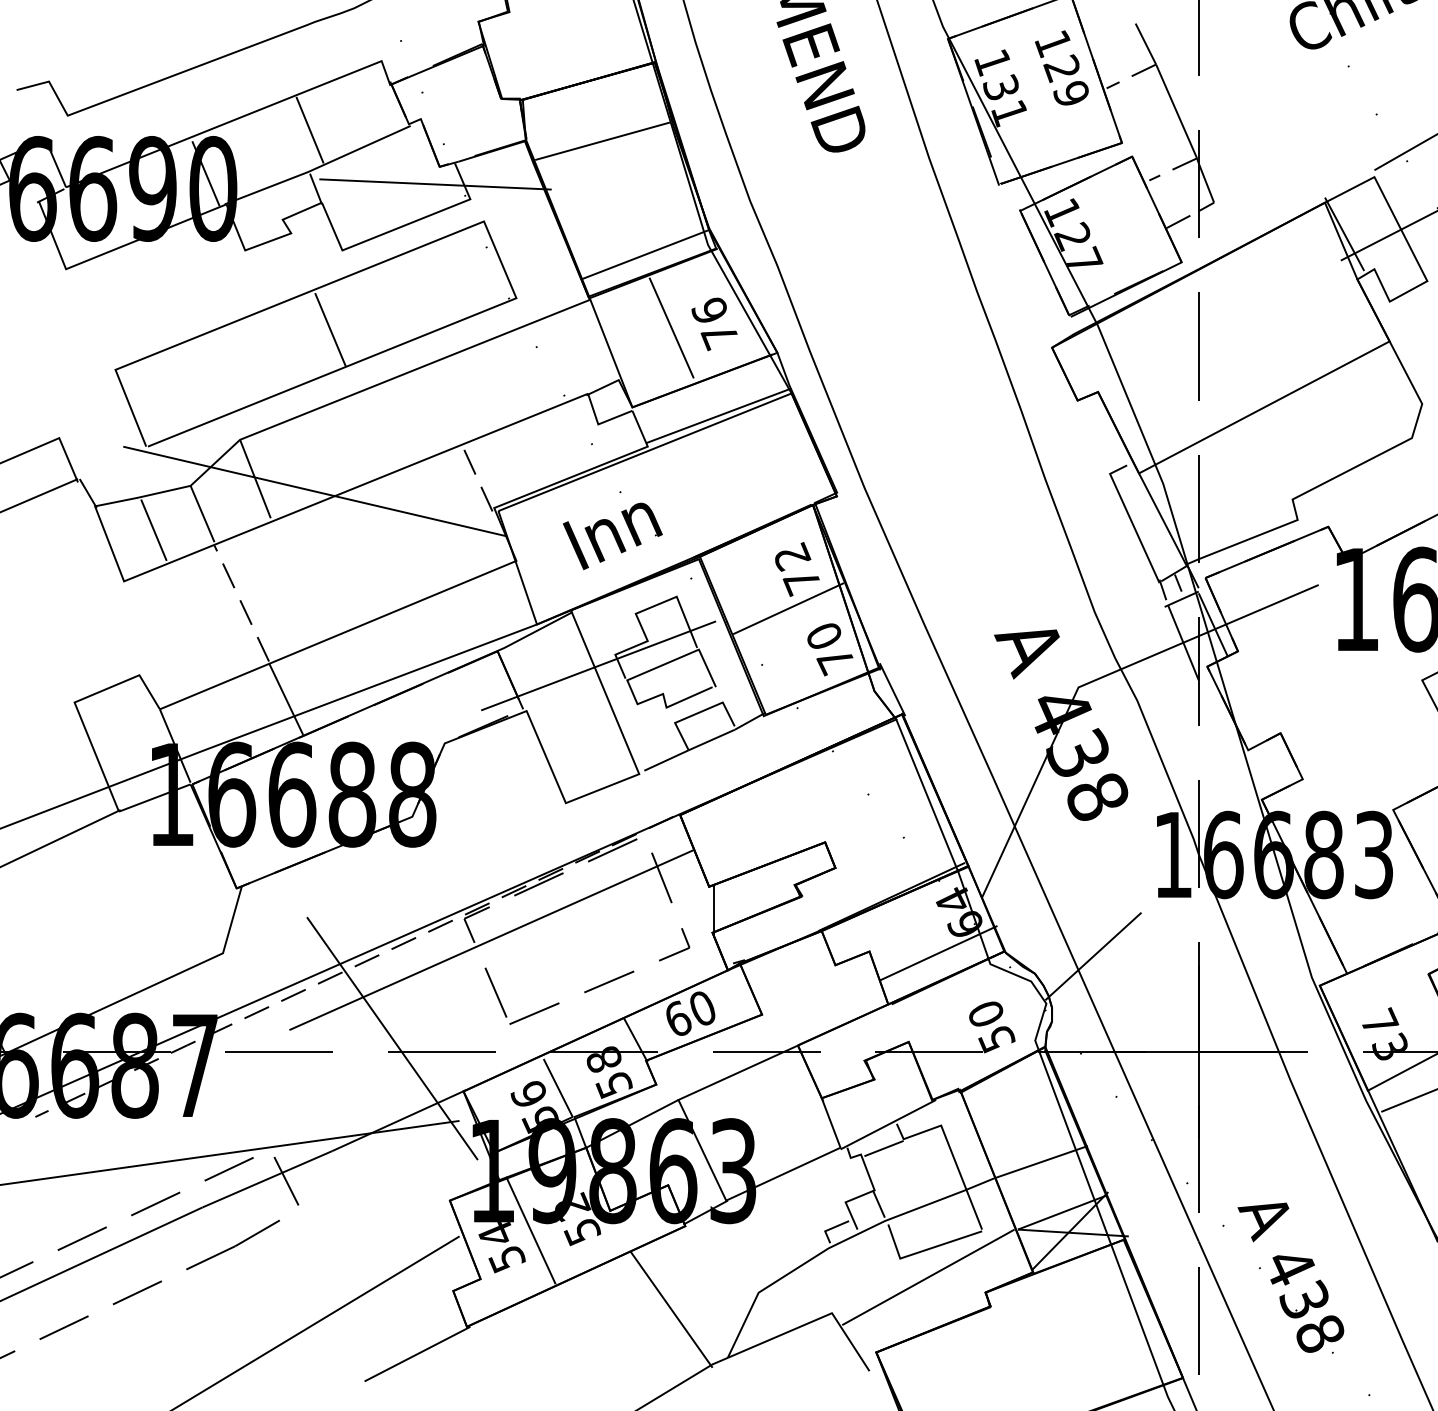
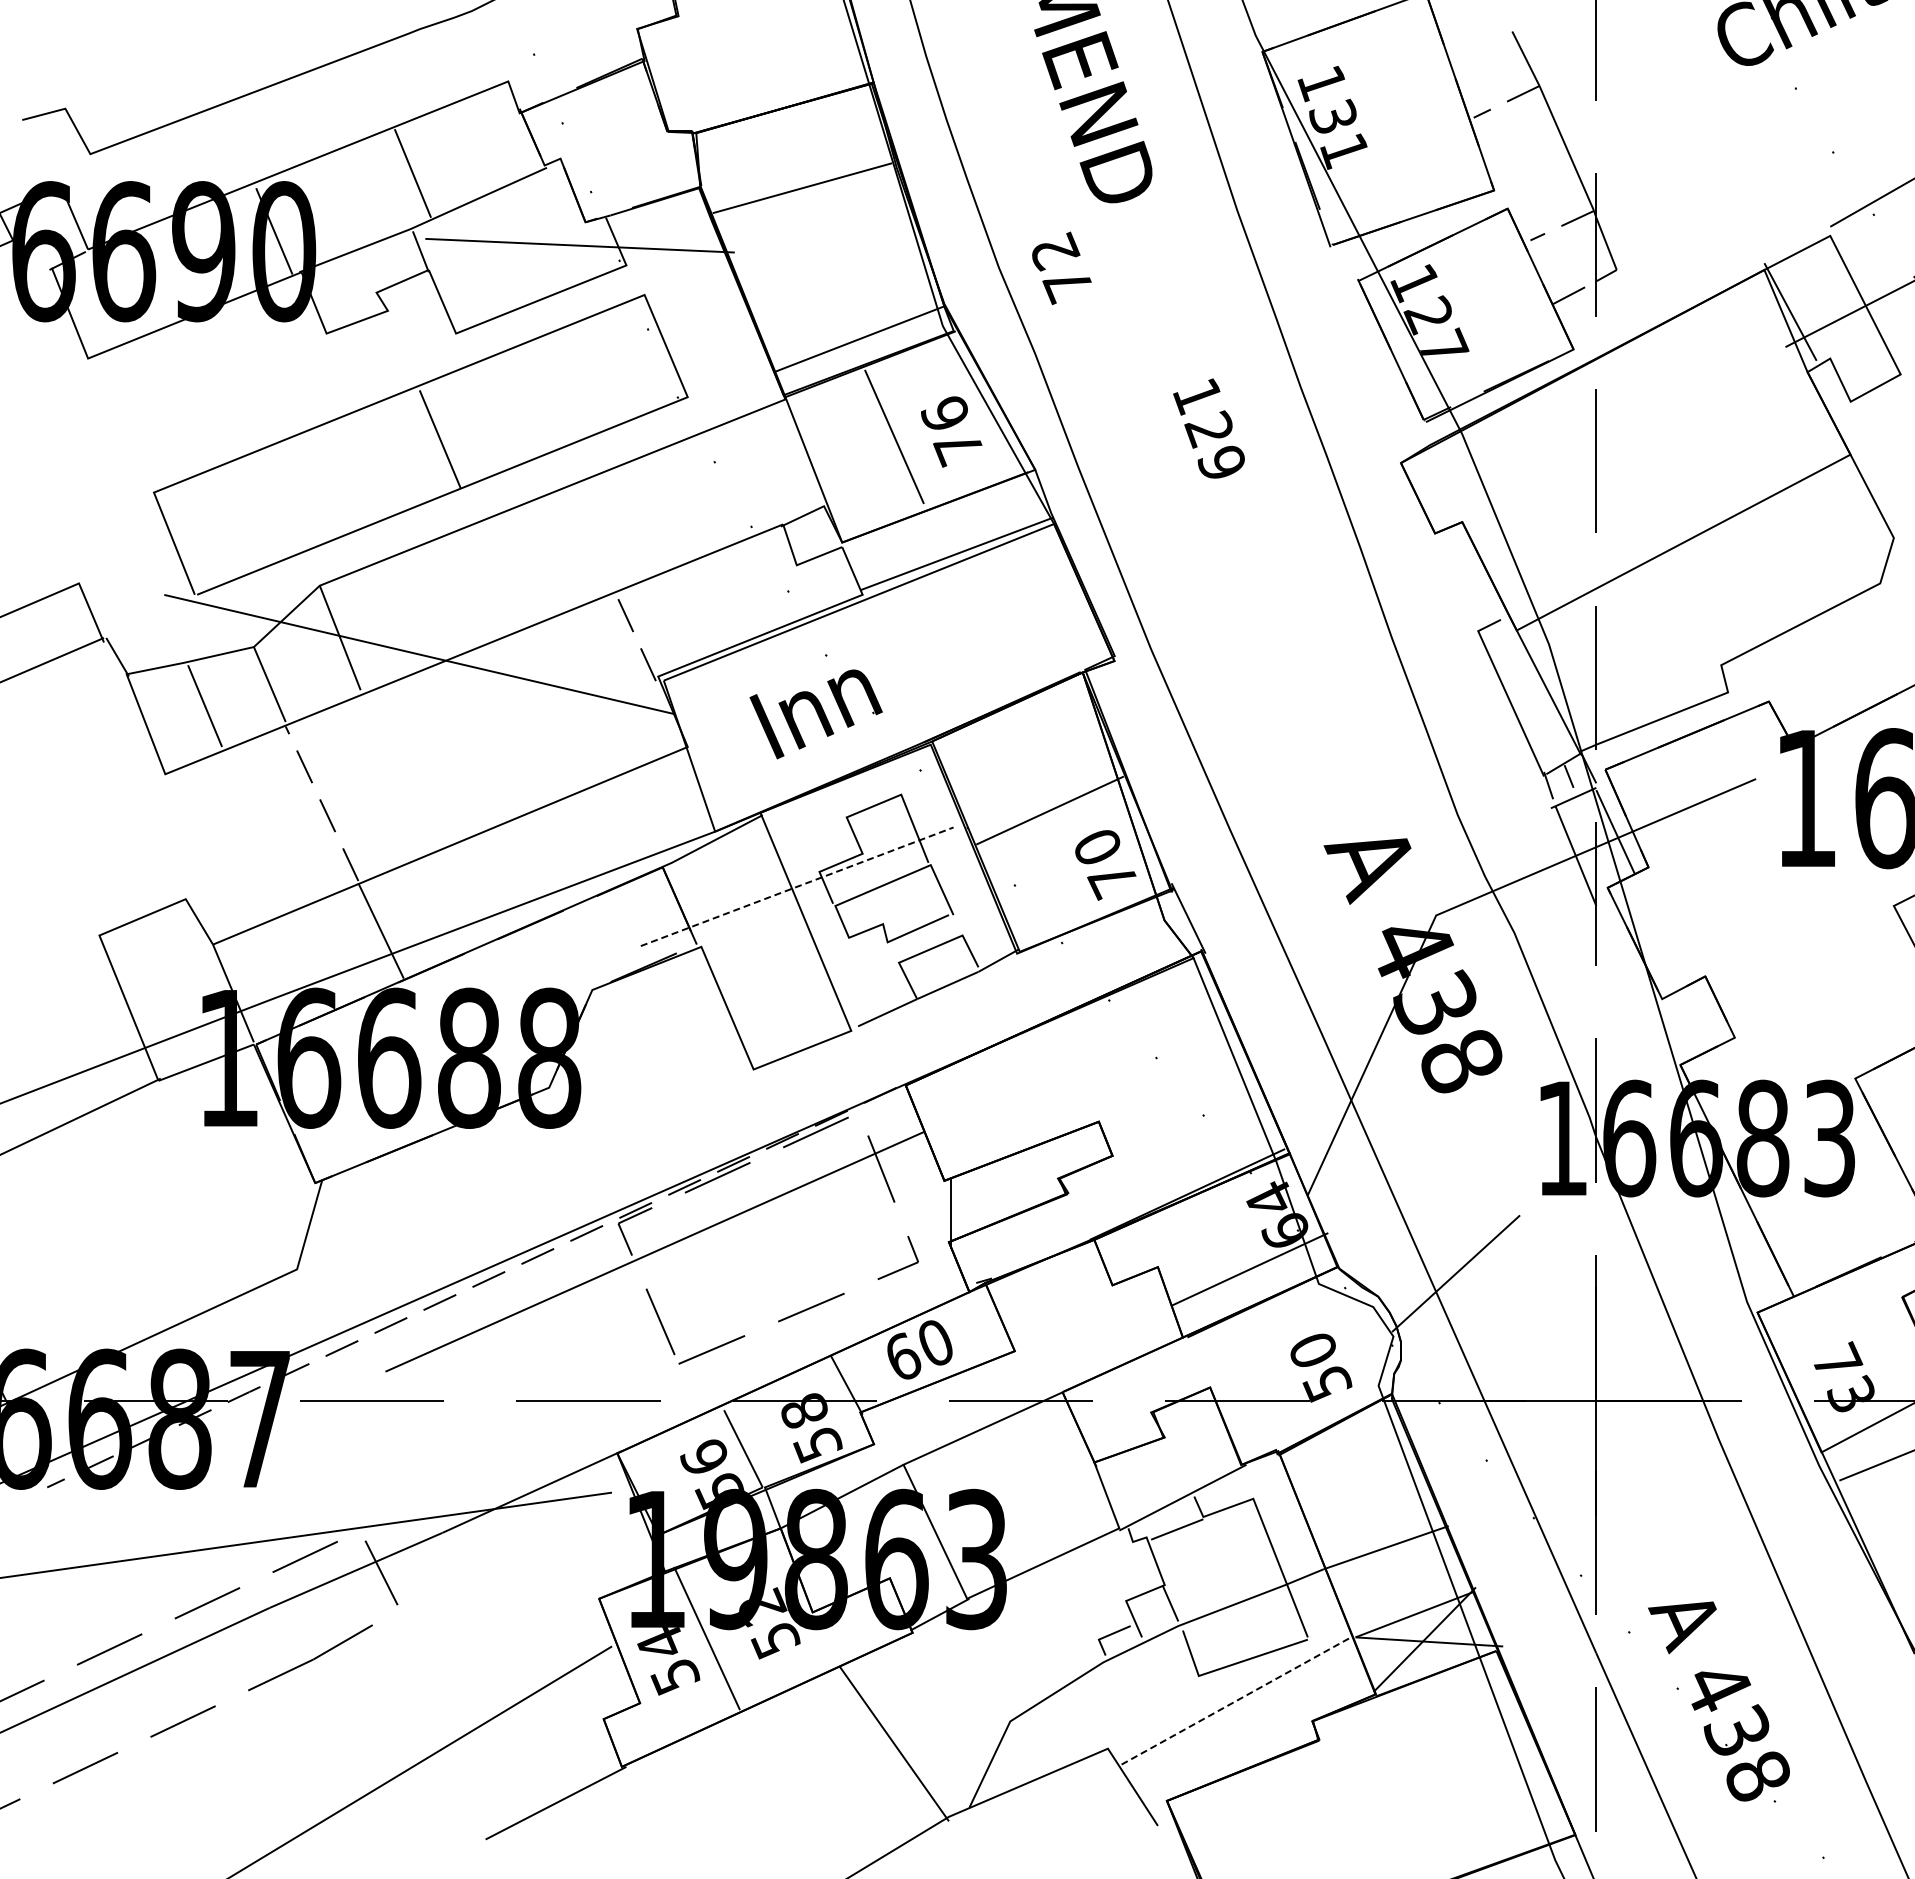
text: (1061, 67) -> (1208, 428), moved
text: (797, 569) -> (1061, 268), moved
line: (598, 665) -> (797, 886), solid -> dashed
line: (392, 1038) -> (522, 1382), removed
line: (928, 1277) -> (1236, 1700), solid -> dashed

